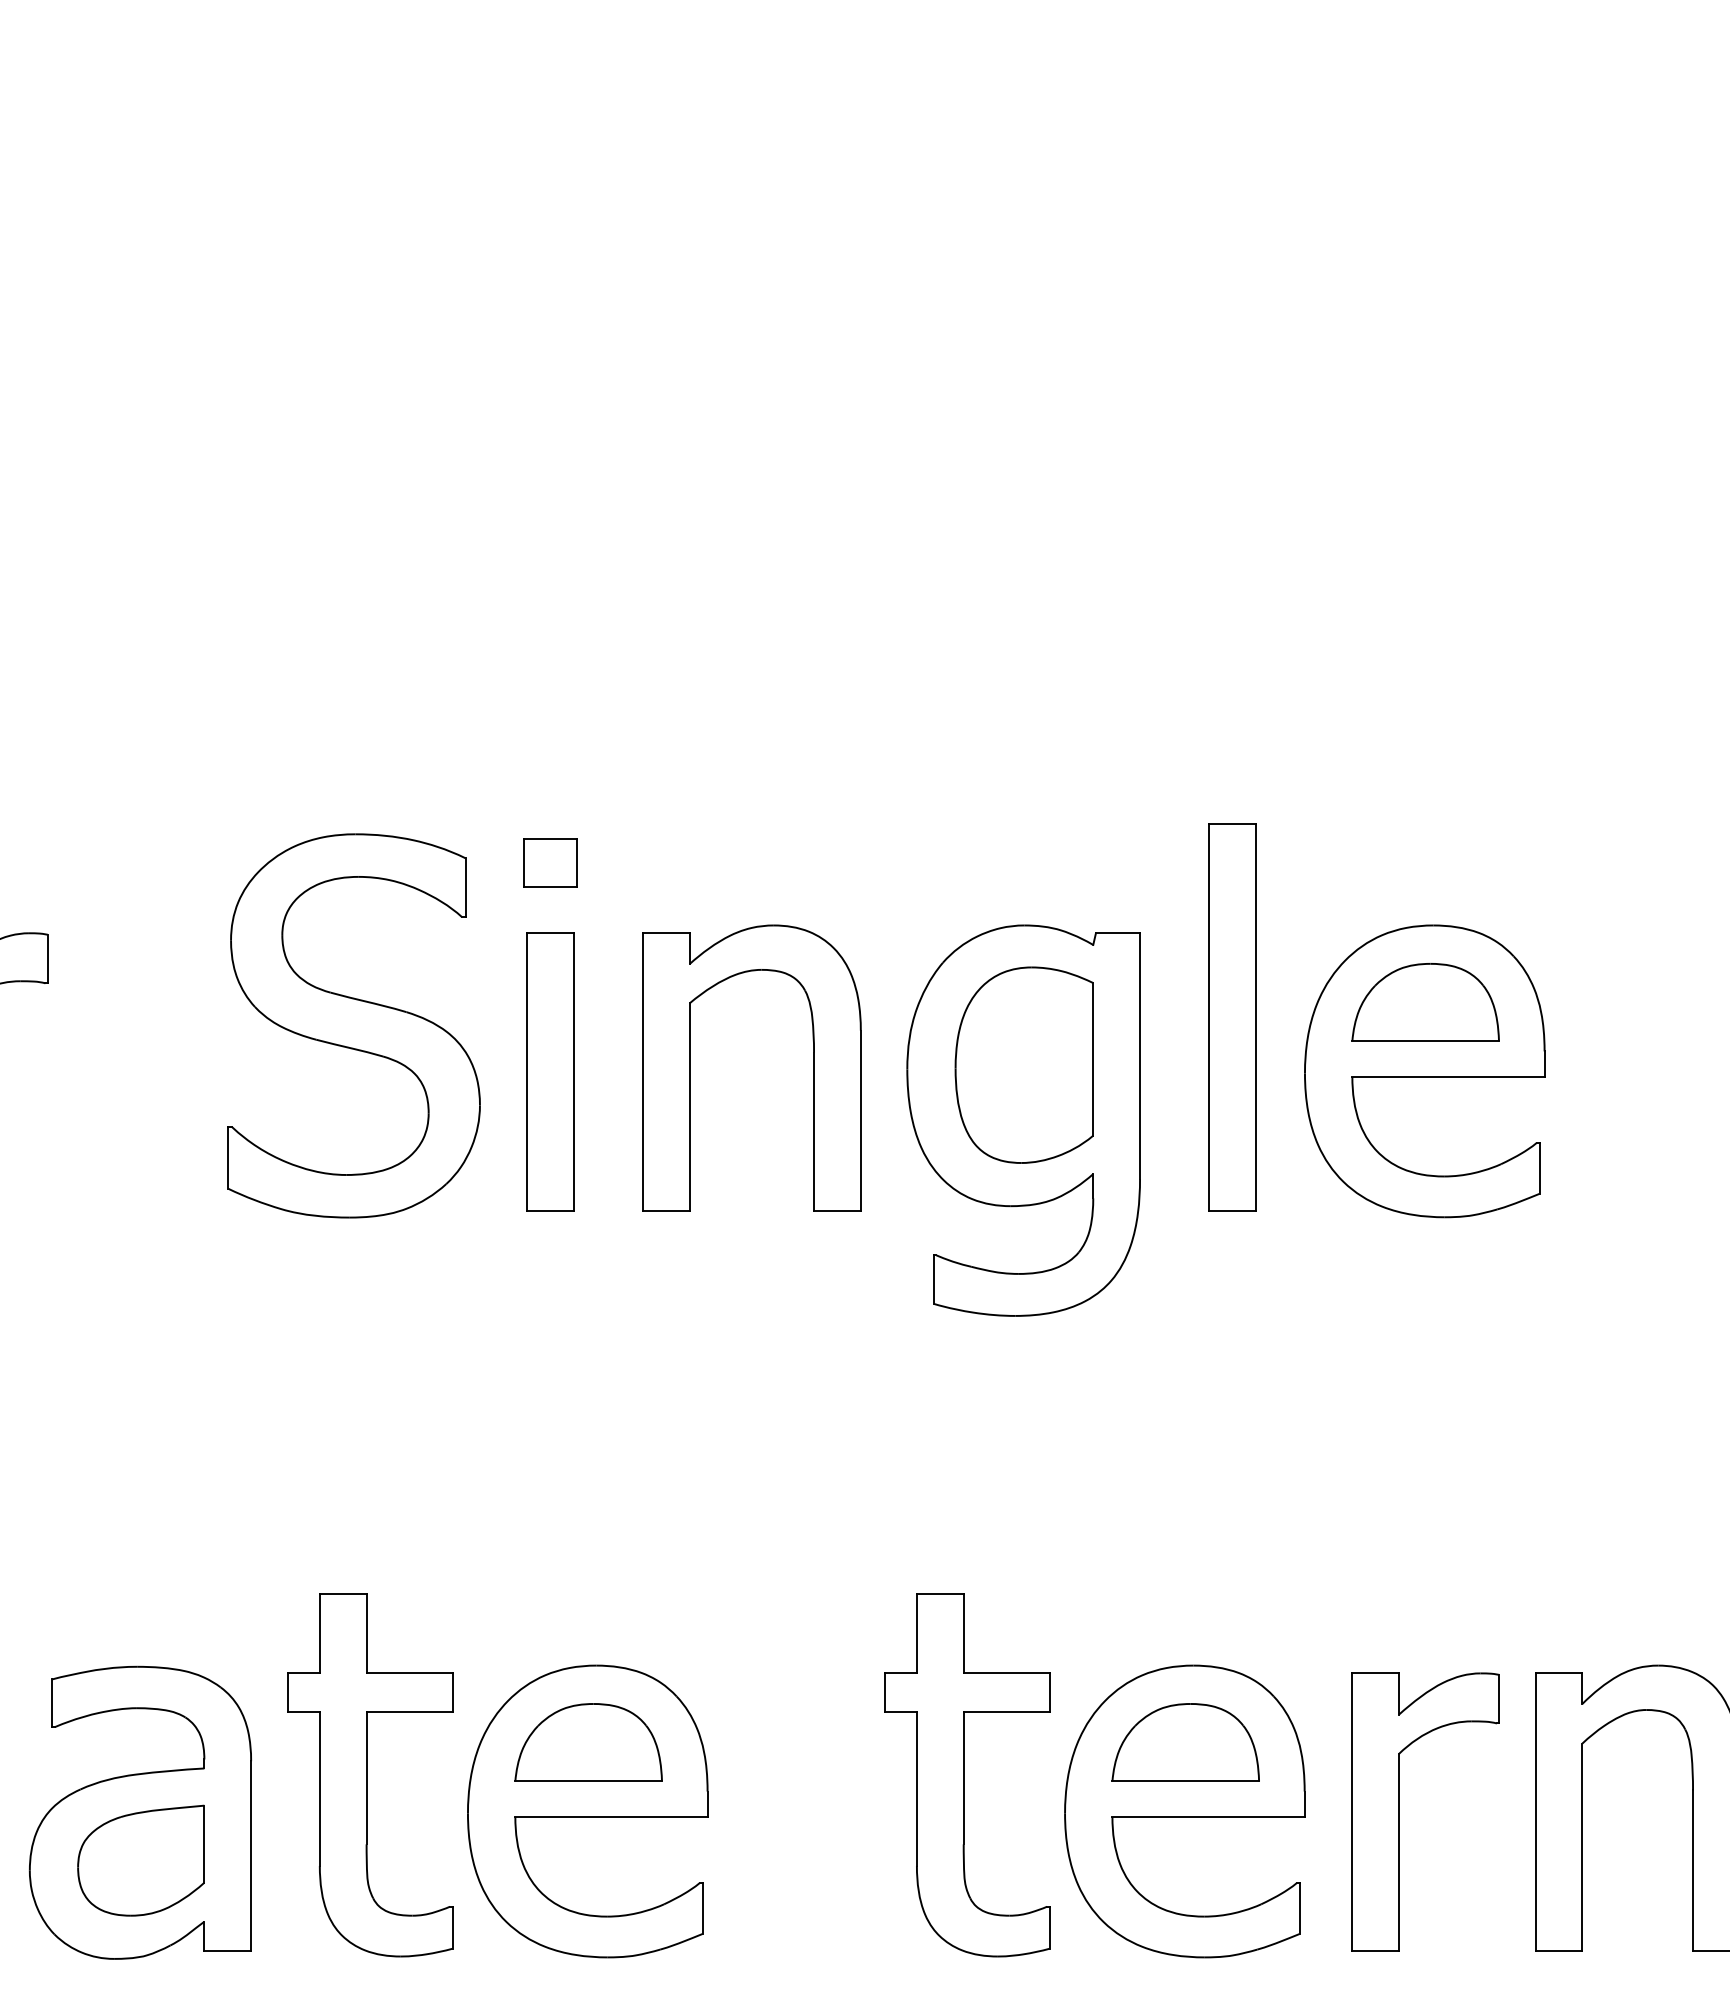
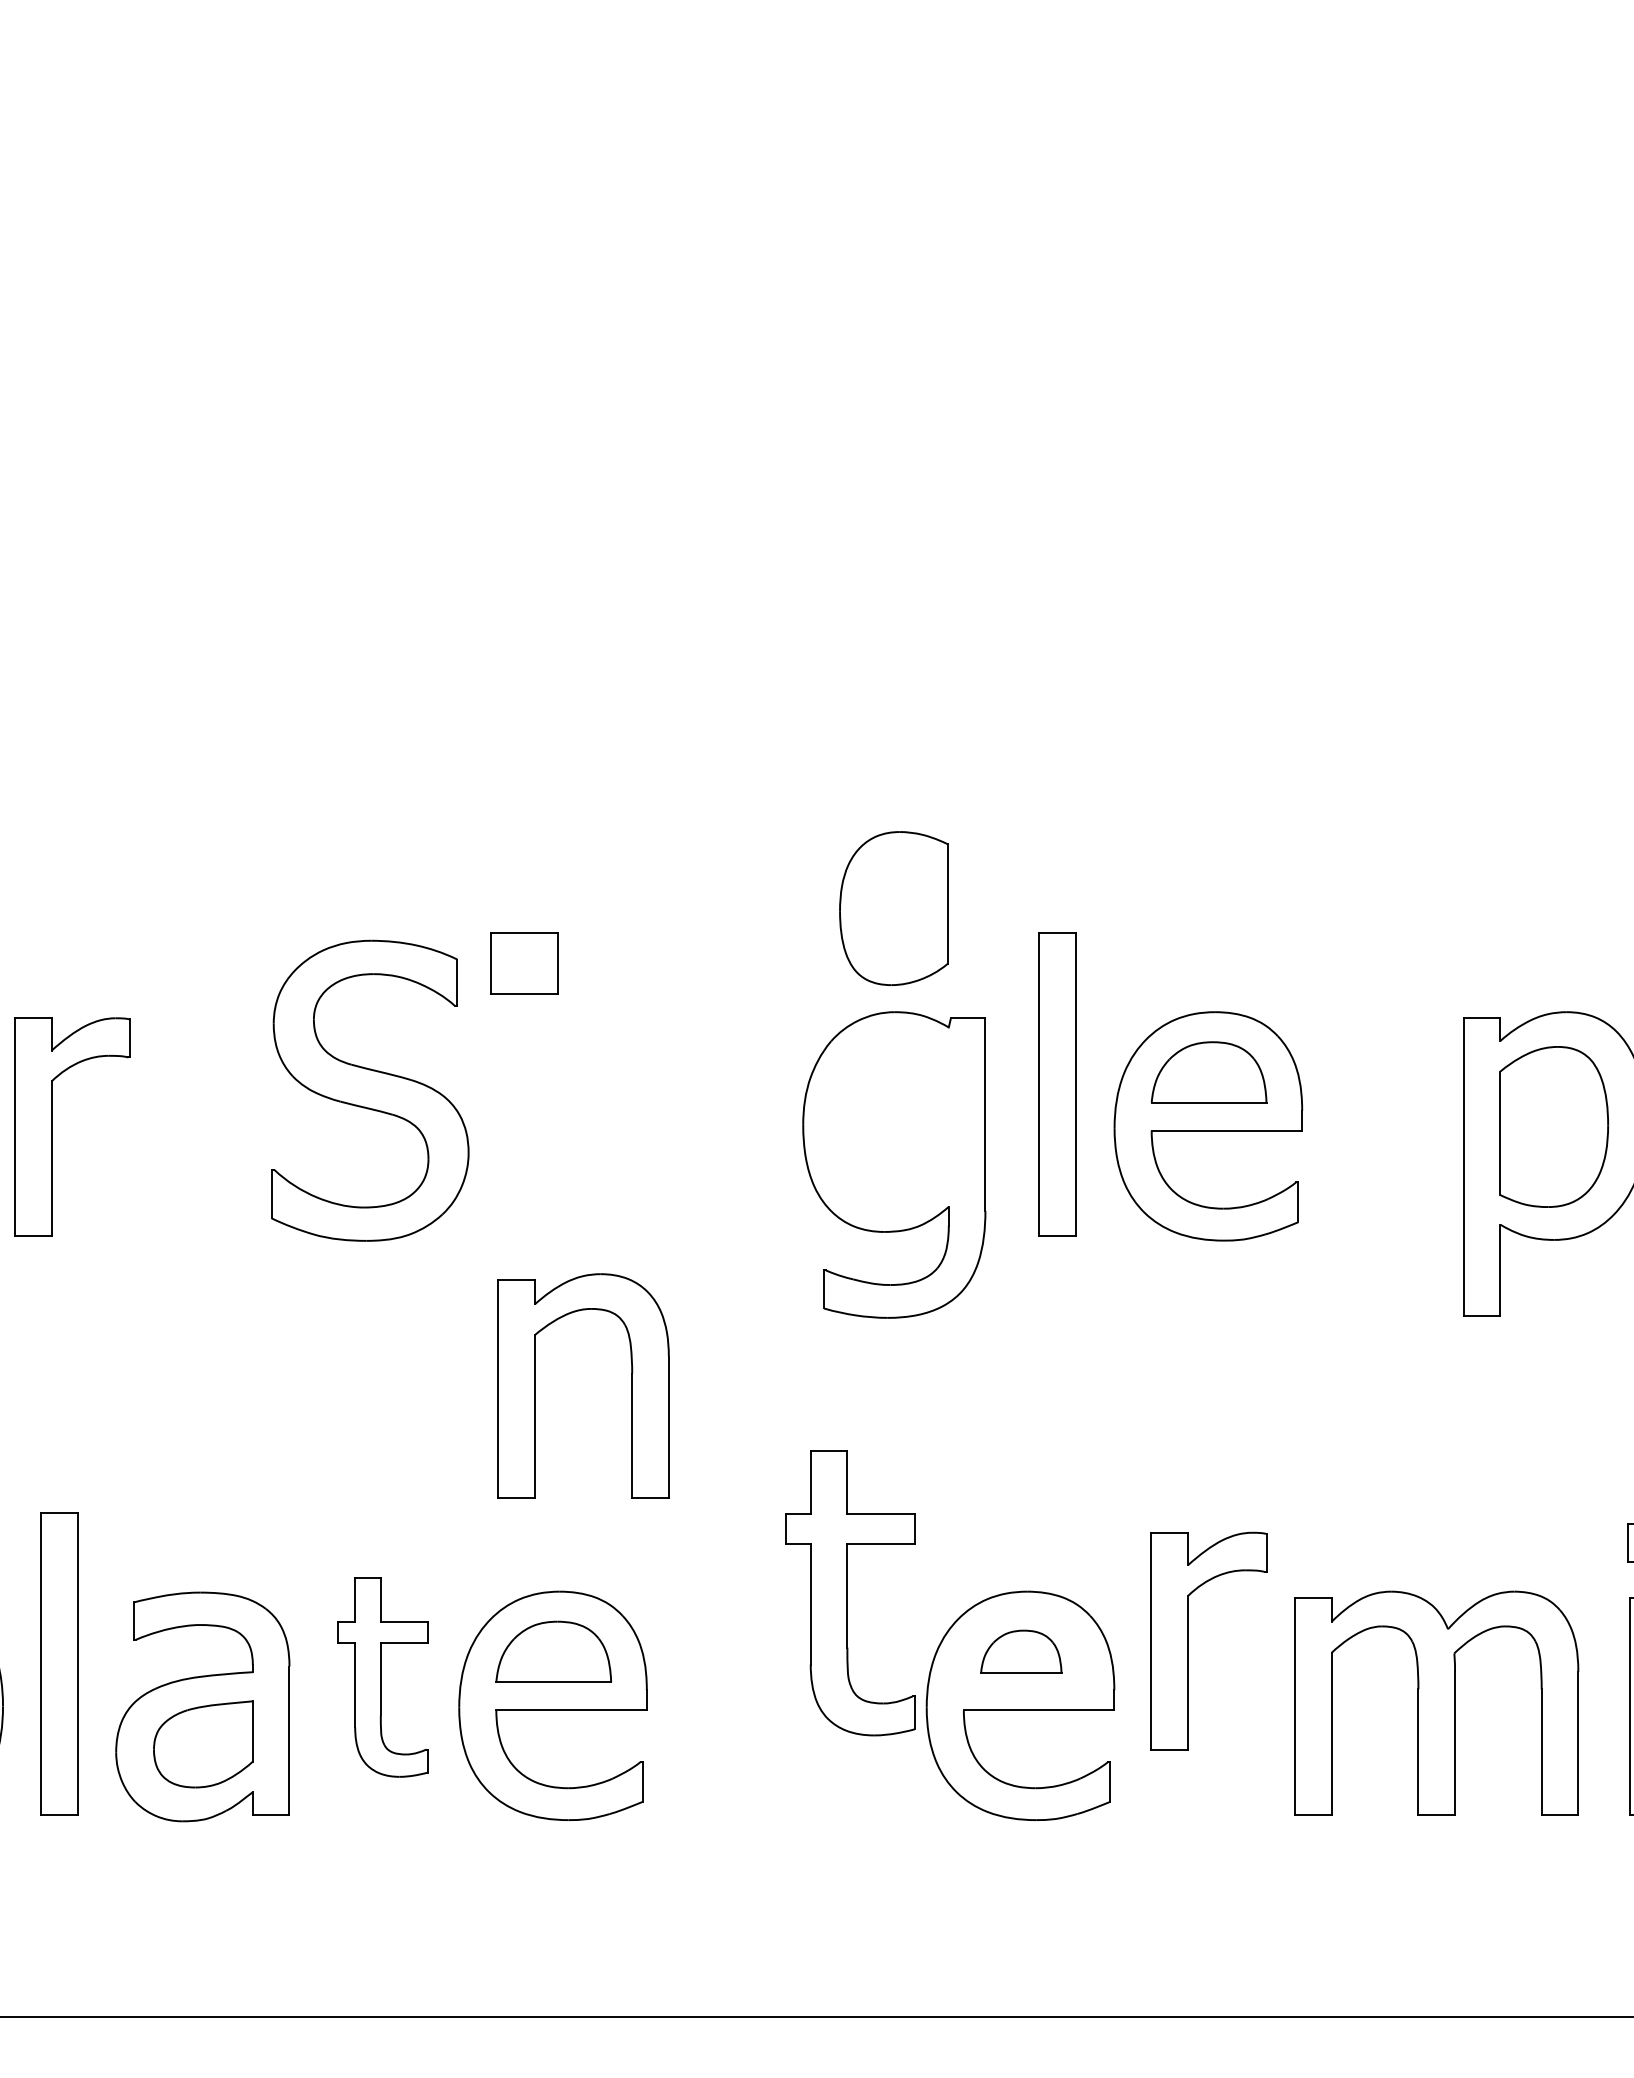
part: (550, 862) -> (523, 962), size x1.6
part: (1023, 1065) -> (893, 908), moved
part: (690, 1067) -> (535, 1385), moved
part: (550, 1071) -> (523, 1126), removed
part: (1186, 1742) -> (1021, 1651), size x0.7
part: (369, 1775) -> (382, 1677), size x0.7
part: (967, 1775) -> (850, 1593), moved
part: (1399, 1810) -> (1188, 1640), moved

